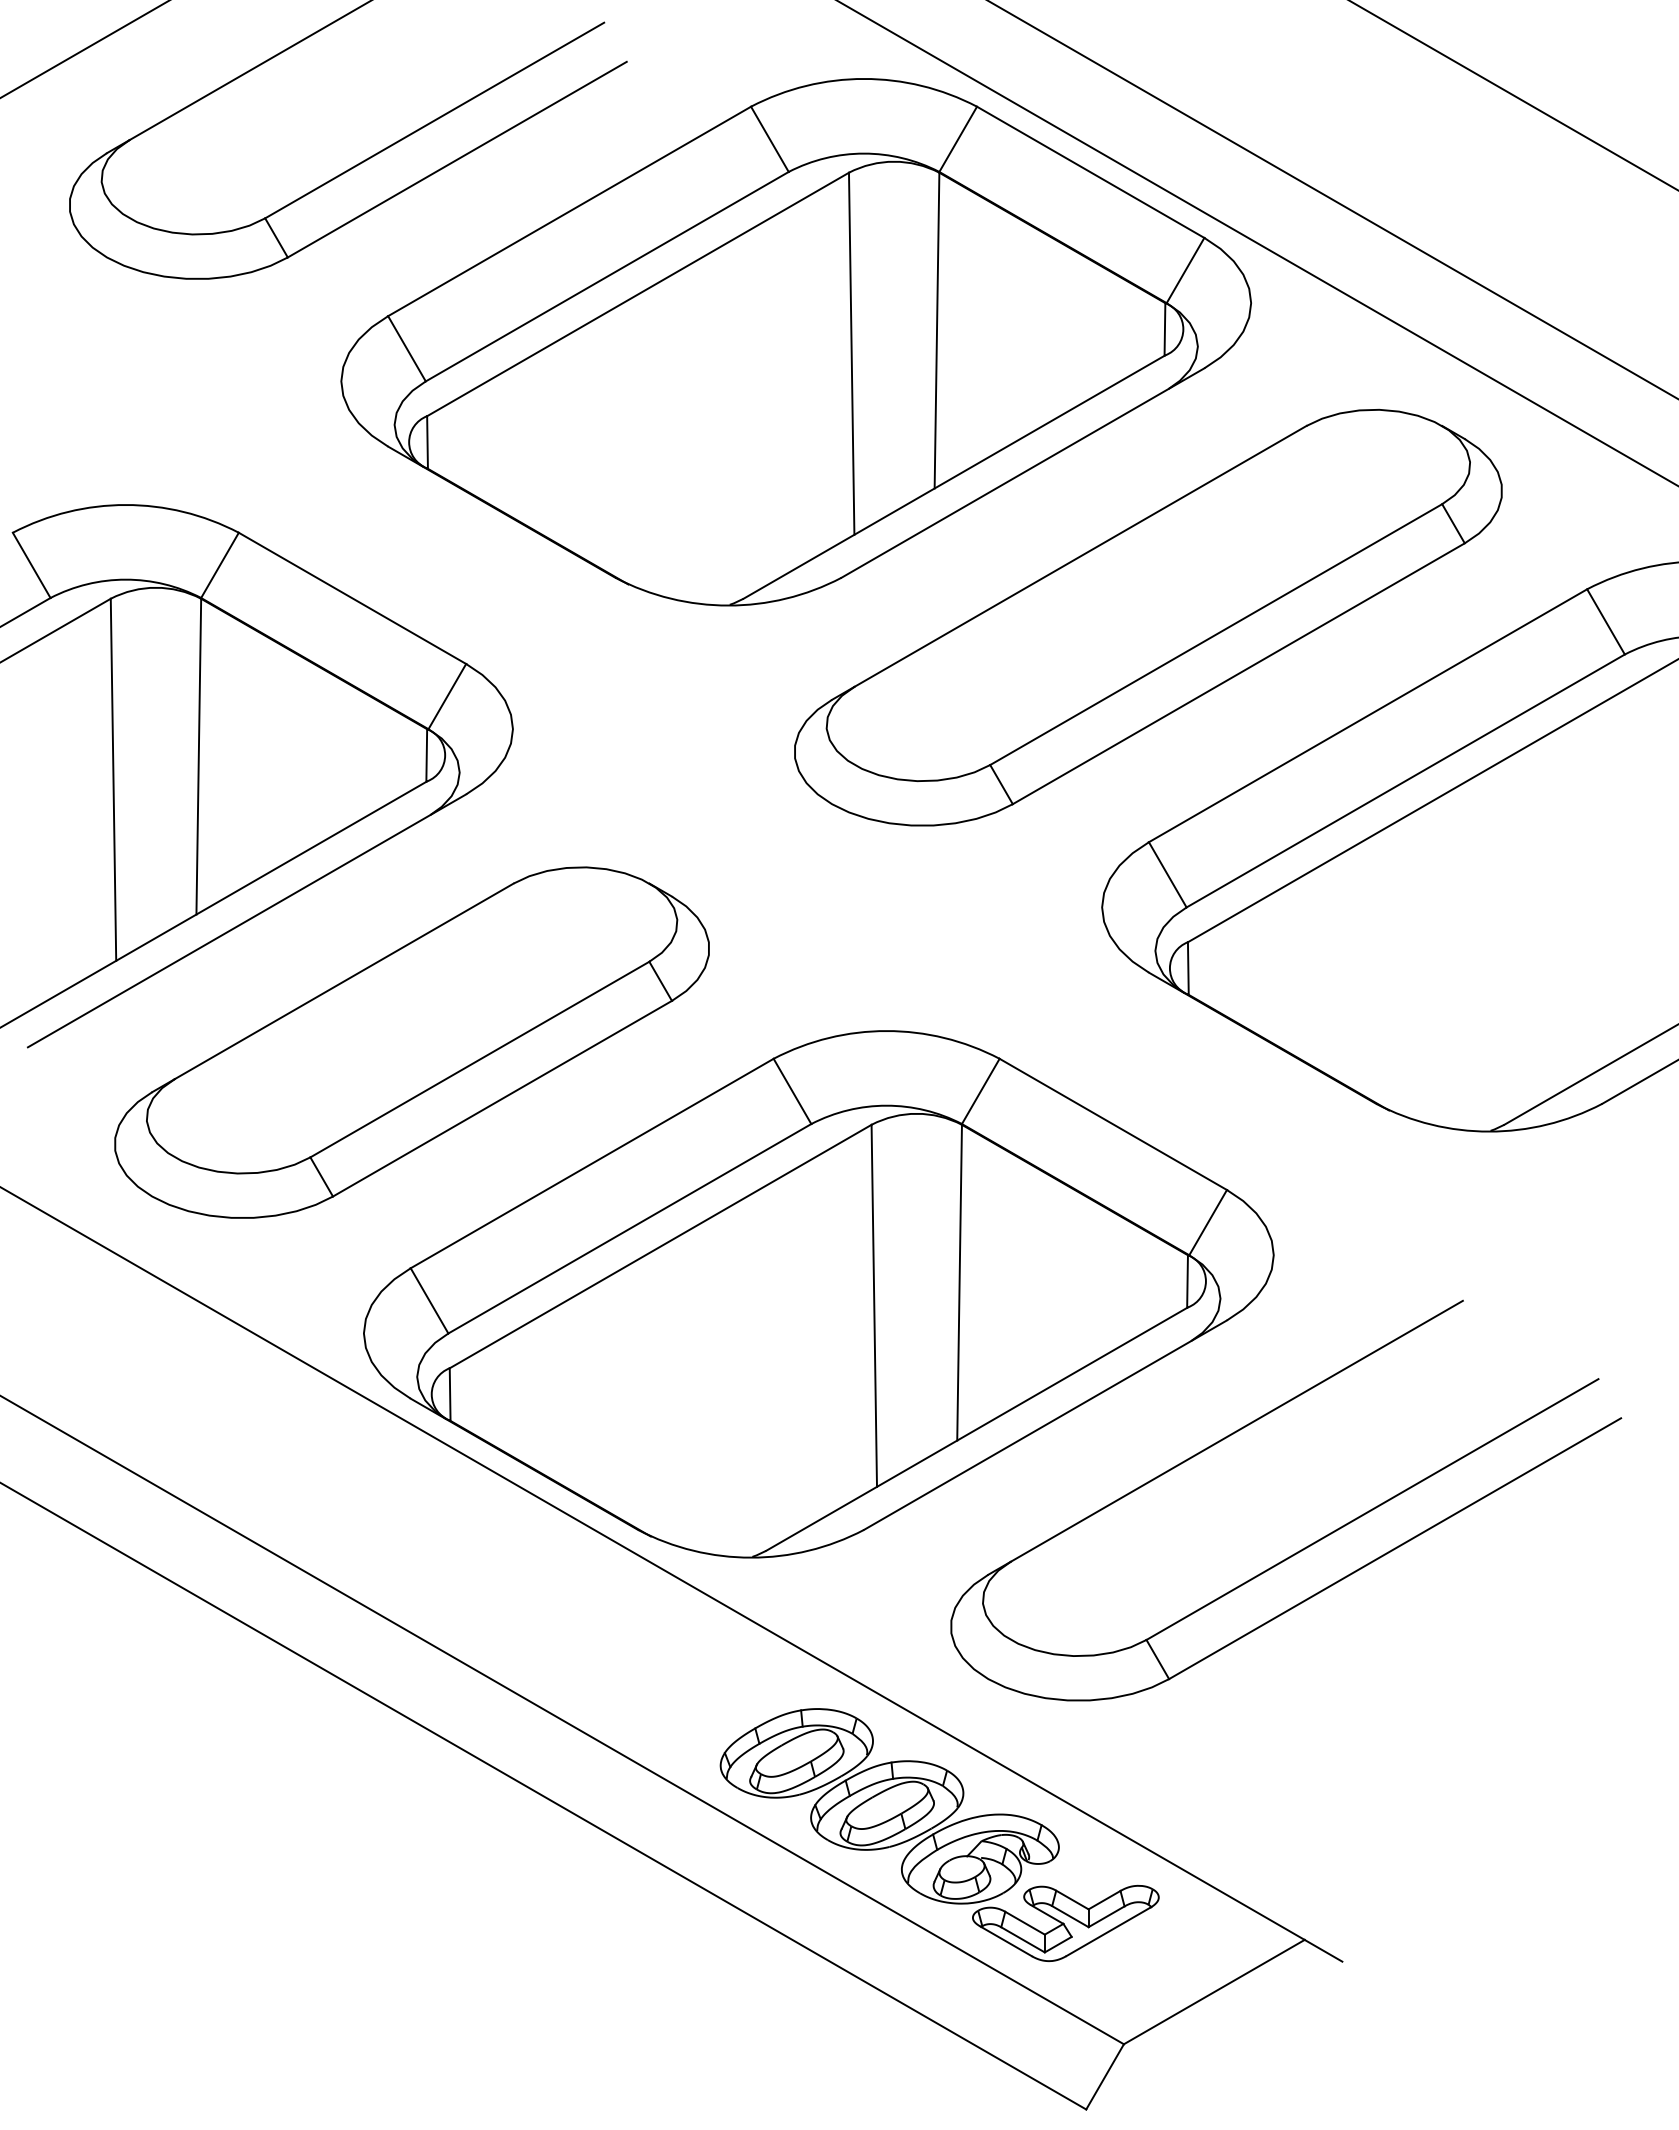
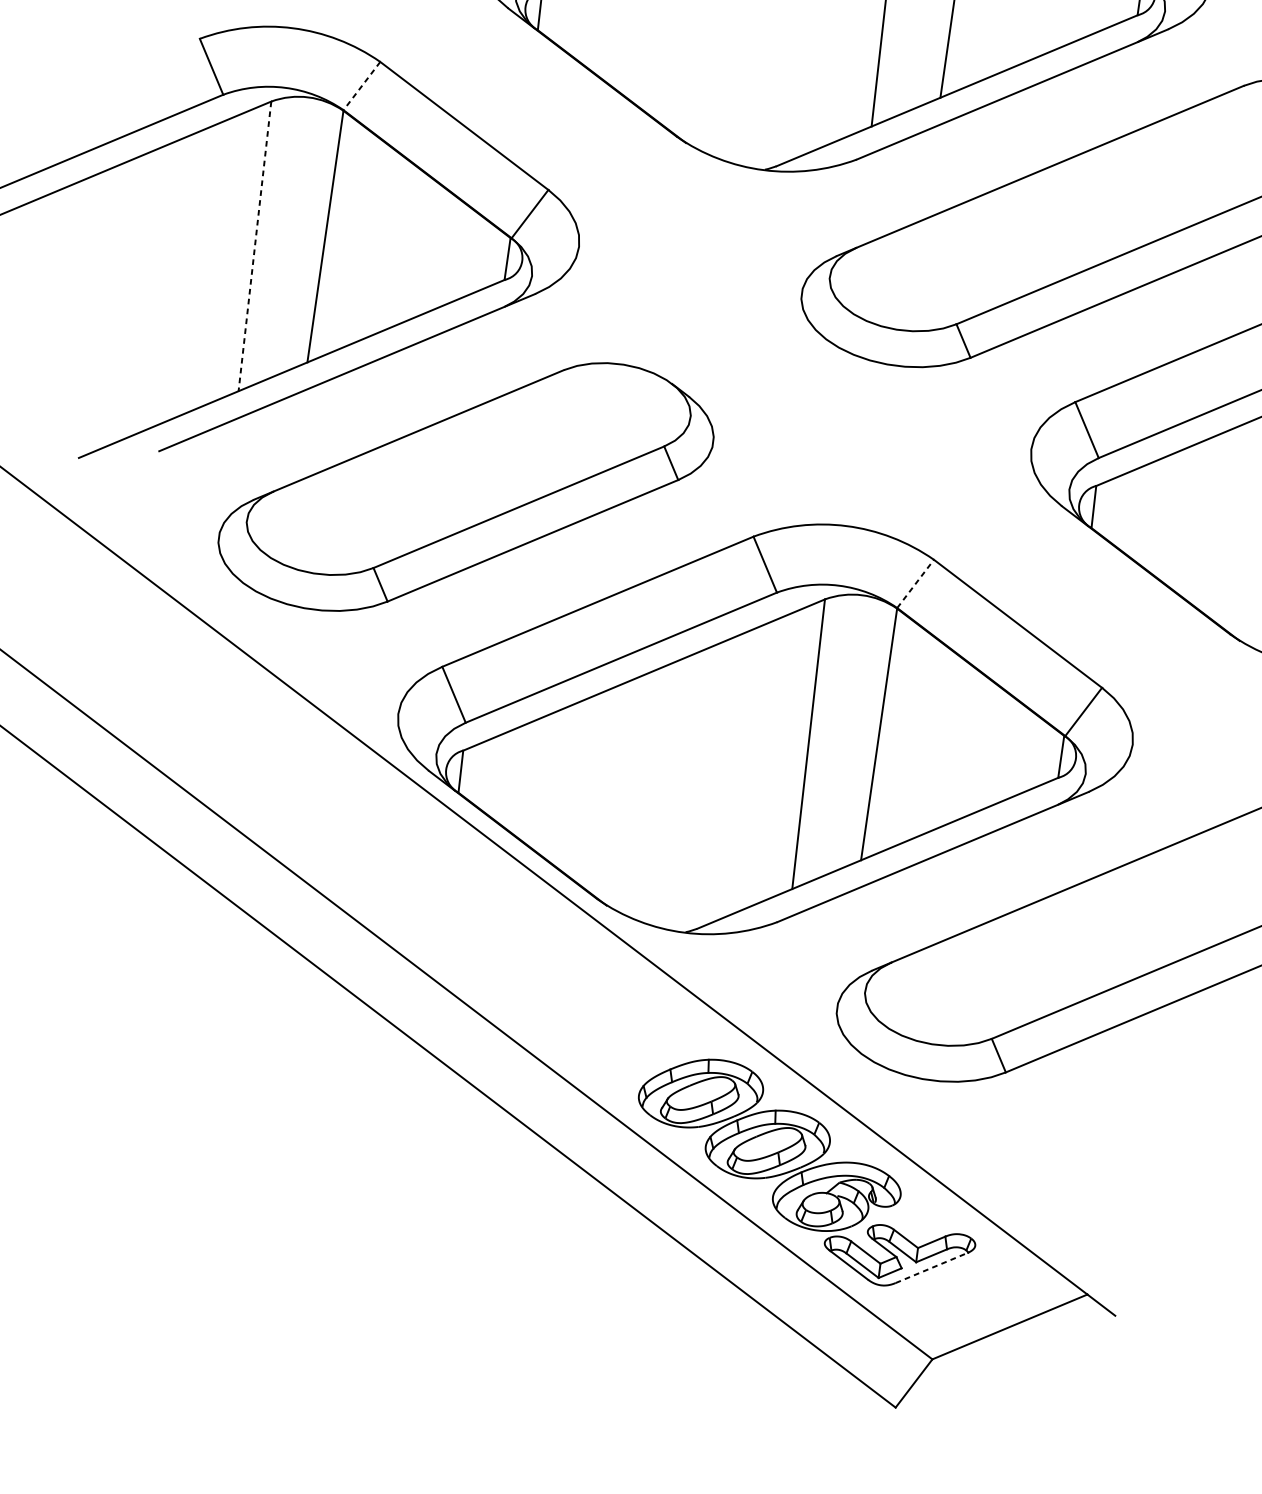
line: (220, 565) -> (362, 86), solid -> dashed
line: (113, 780) -> (254, 246), solid -> dashed
line: (980, 1091) -> (915, 583), solid -> dashed
line: (1108, 1931) -> (931, 1267), solid -> dashed

